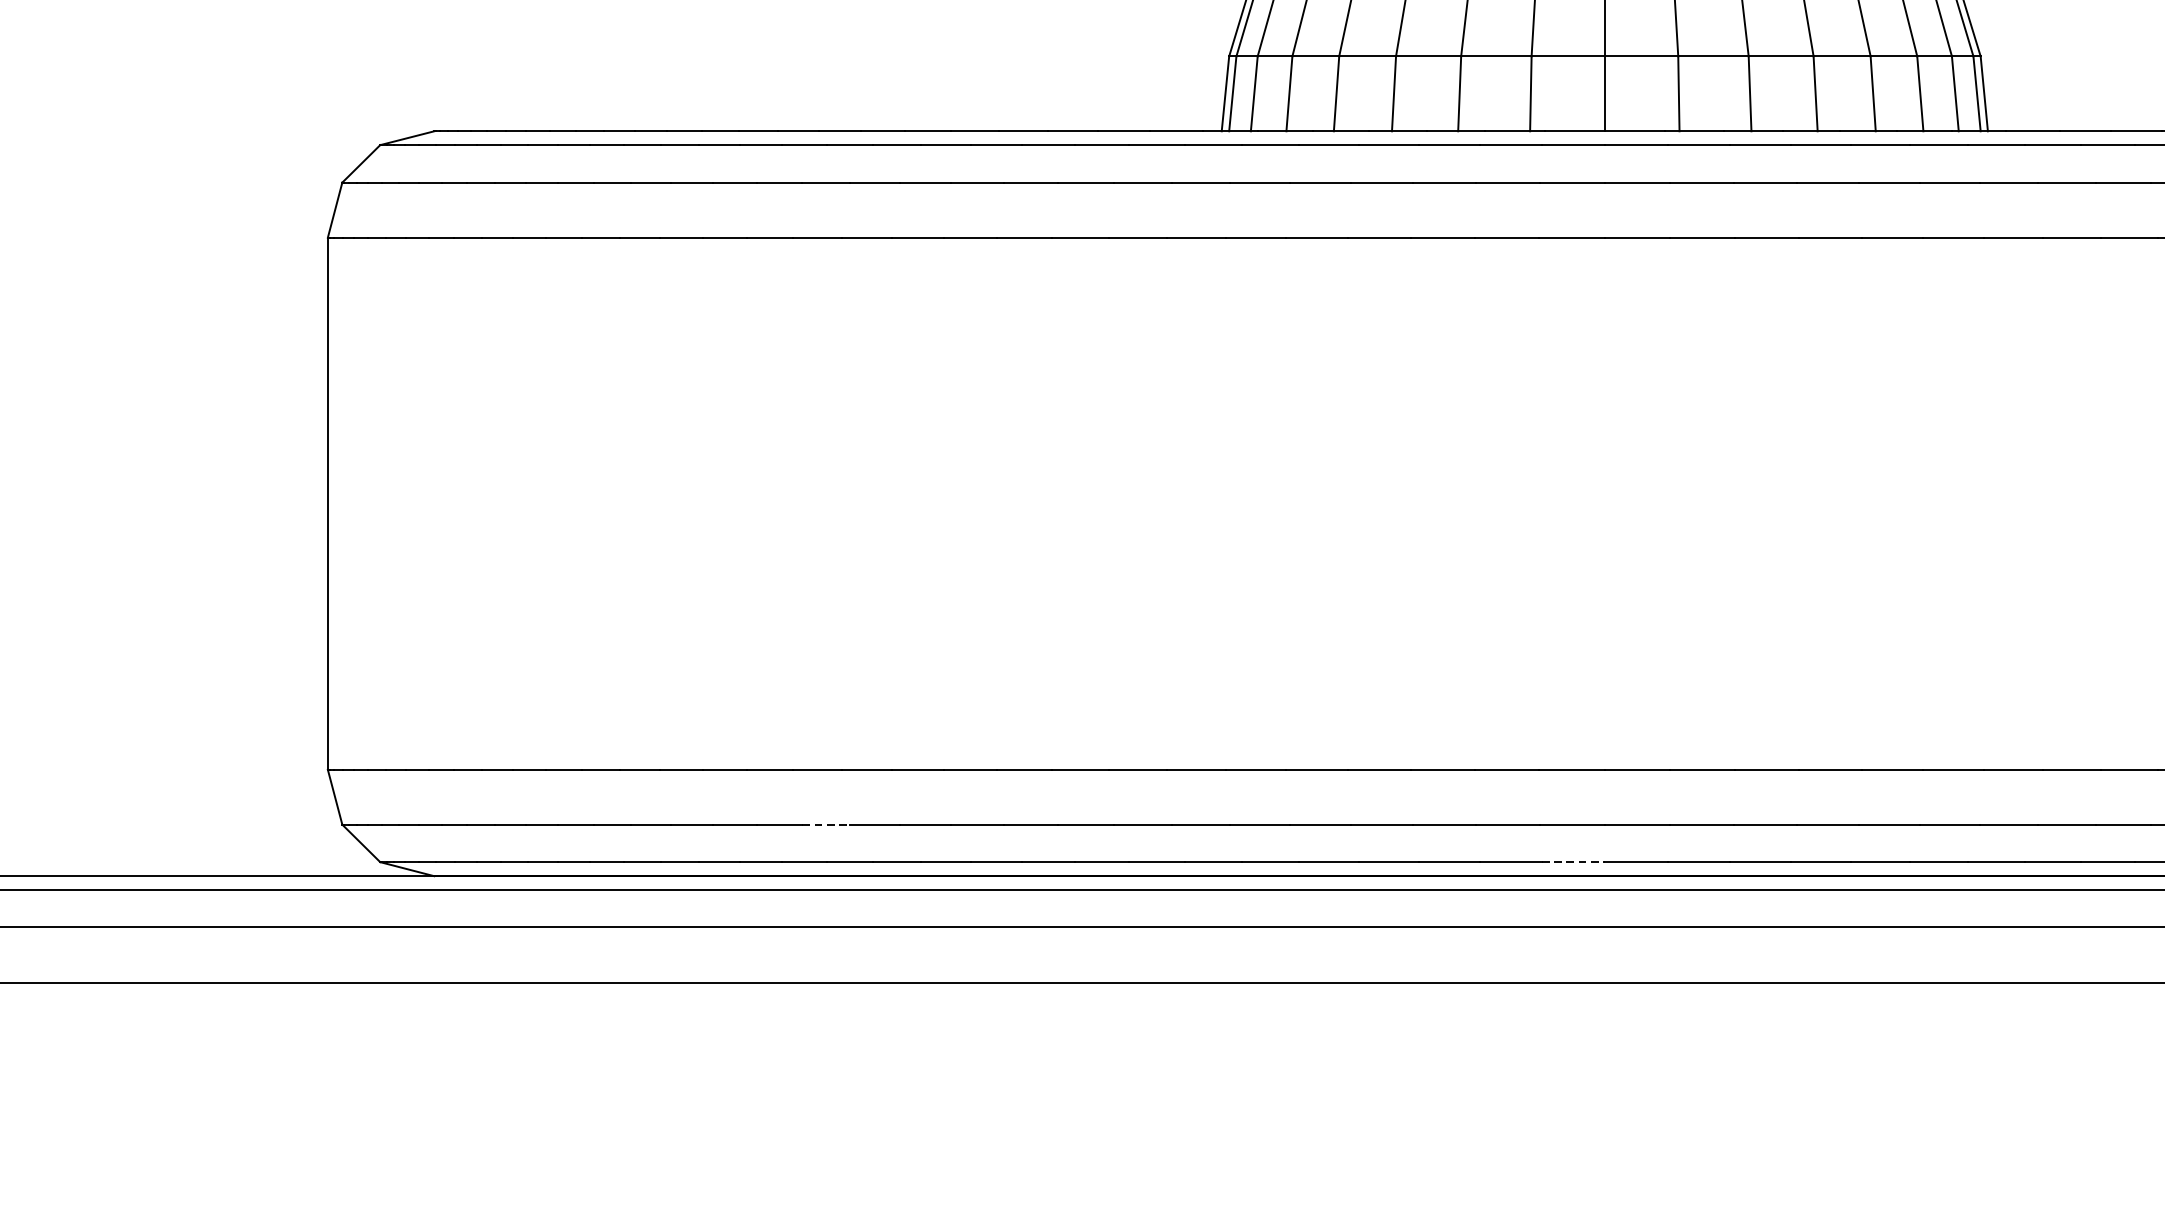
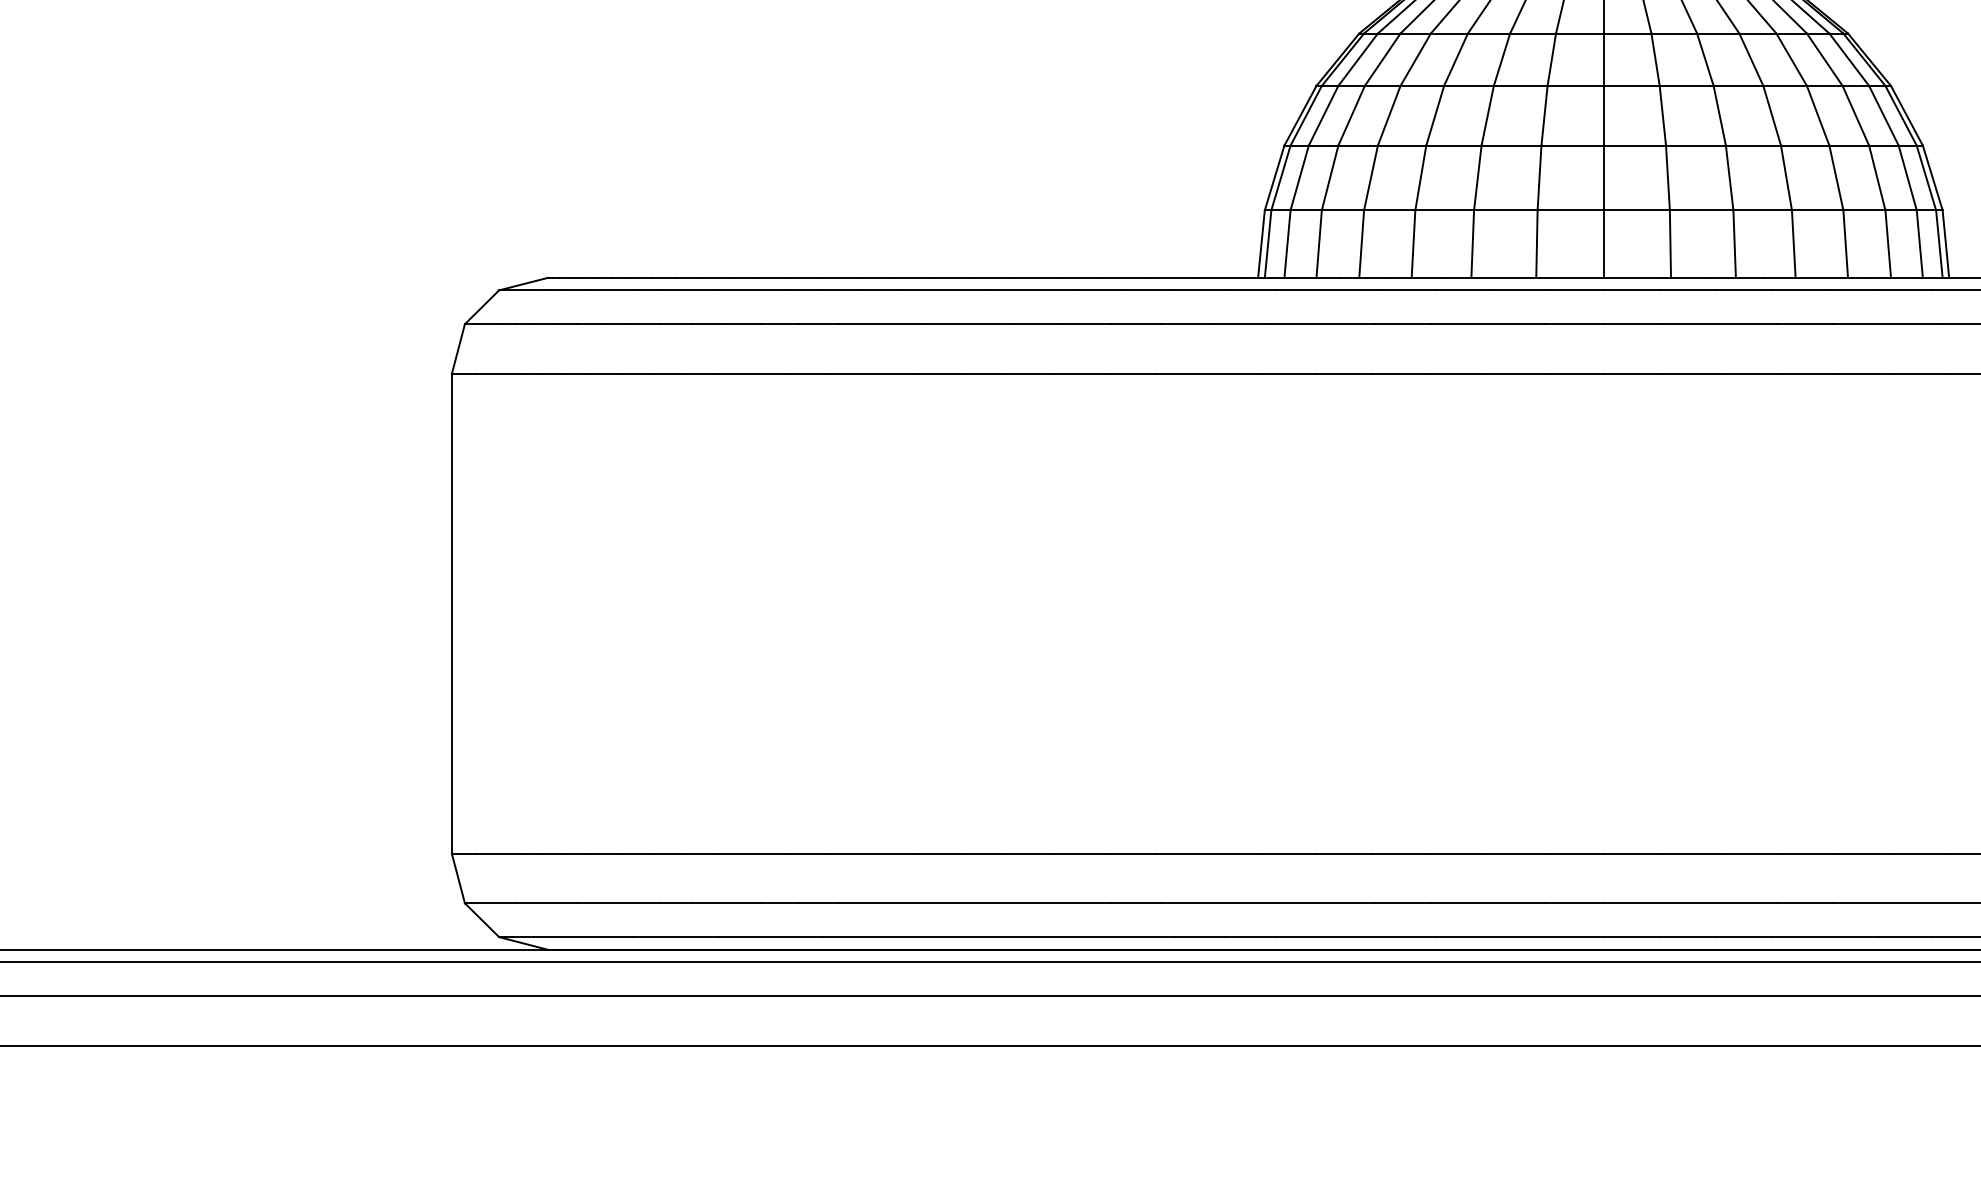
line: (826, 824) -> (901, 903), dashed -> solid
line: (1573, 862) -> (1575, 937), dashed -> solid

